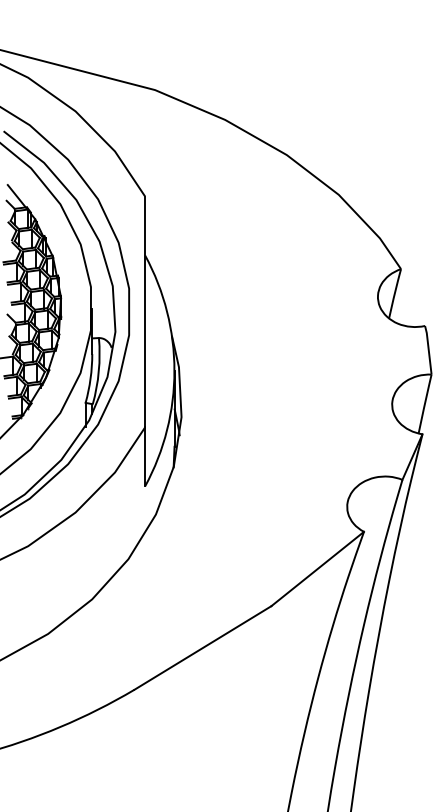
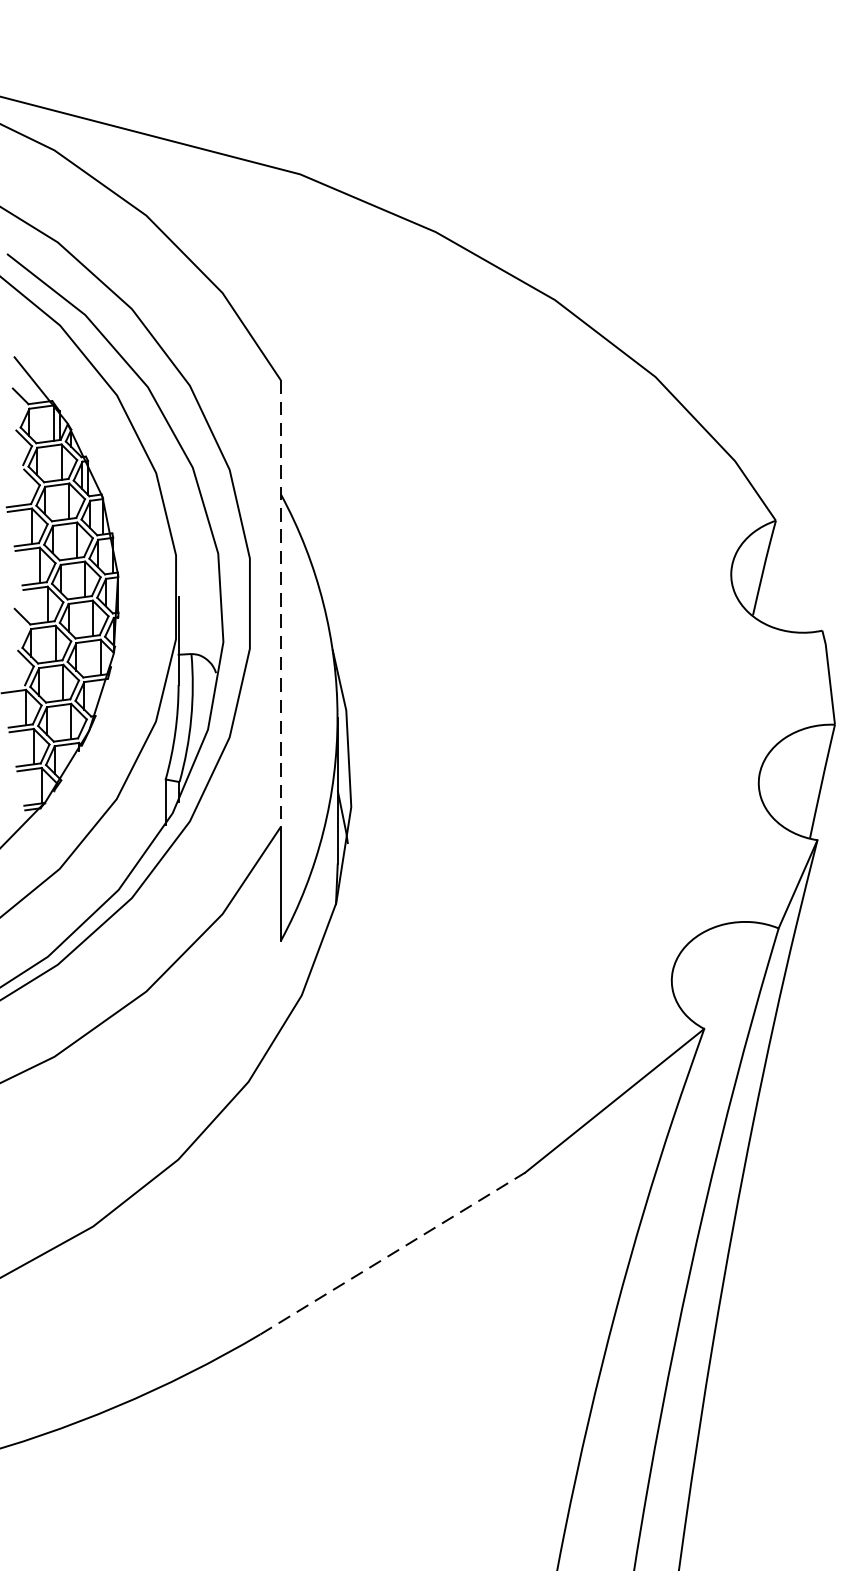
line: (145, 312) -> (281, 604), solid -> dashed
line: (203, 647) -> (393, 1252), solid -> dashed

